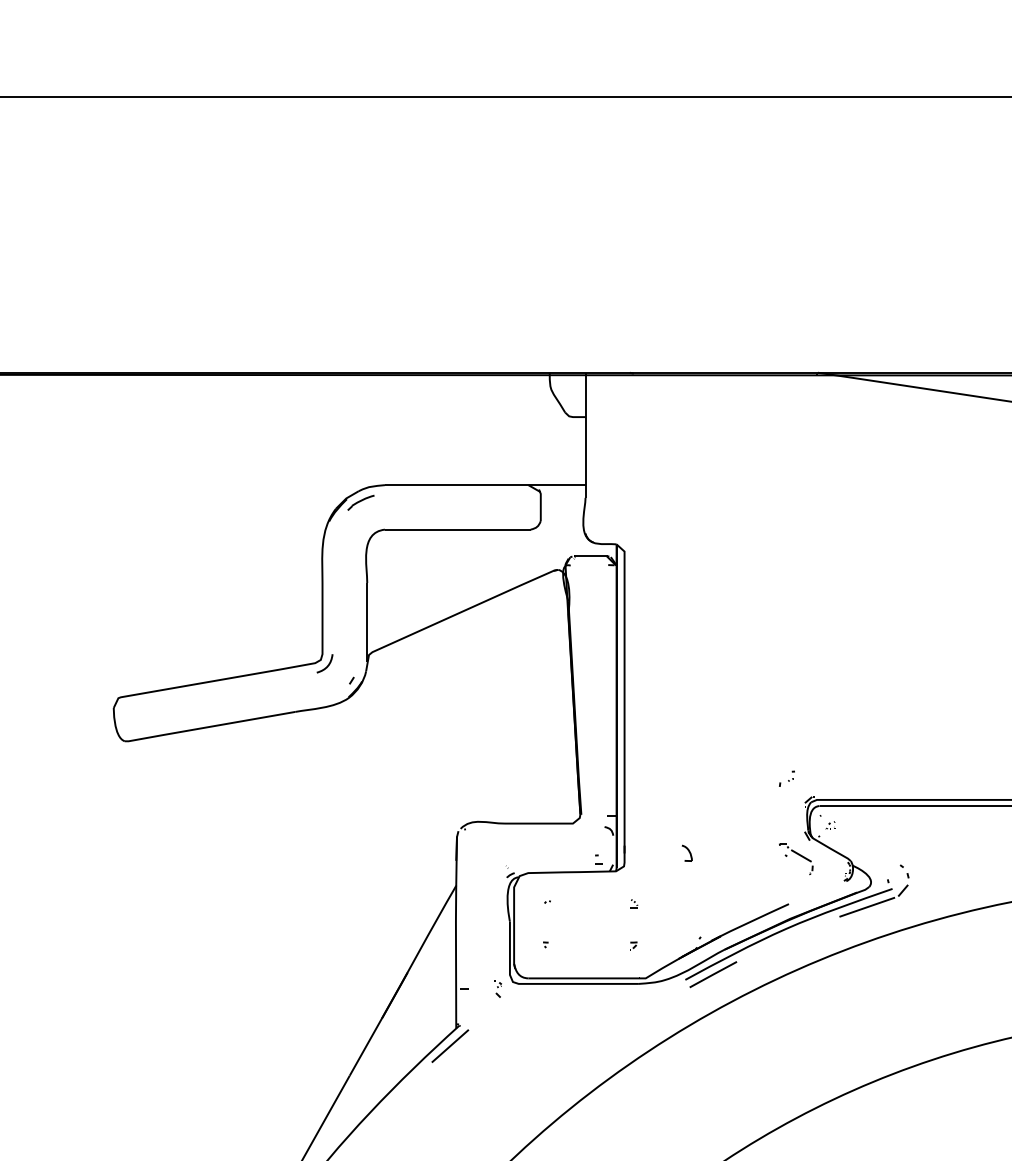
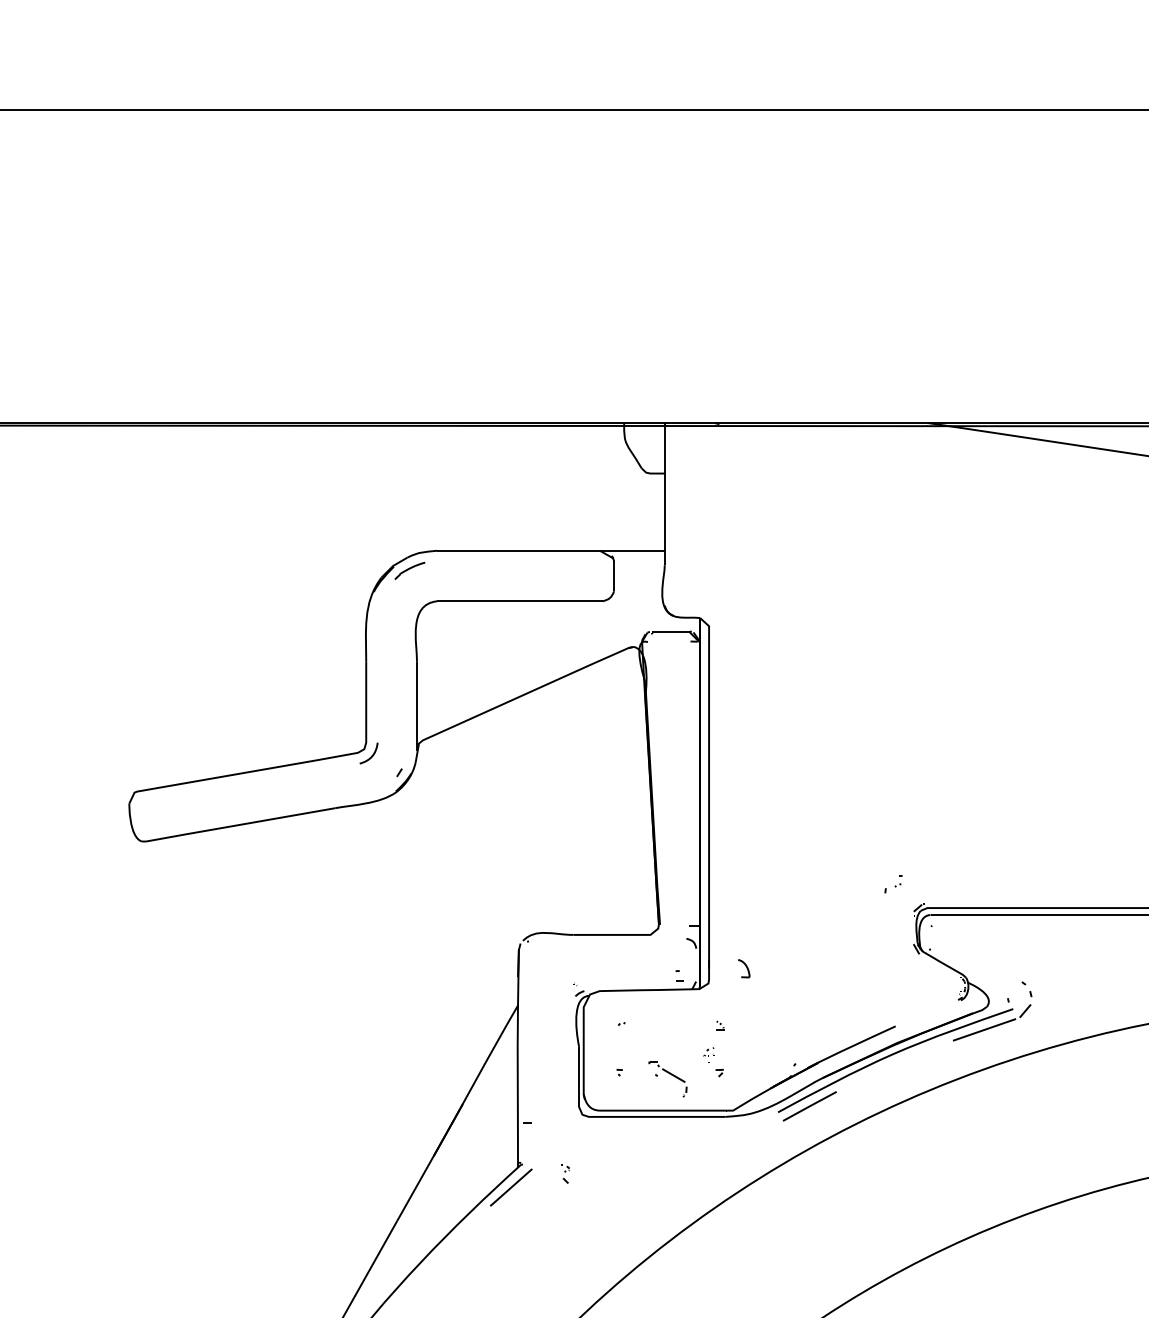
part: (830, 827) -> (708, 1054), moved
part: (687, 853) -> (744, 968), moved
part: (795, 859) -> (667, 1079), moved
part: (498, 988) -> (565, 1173), moved

